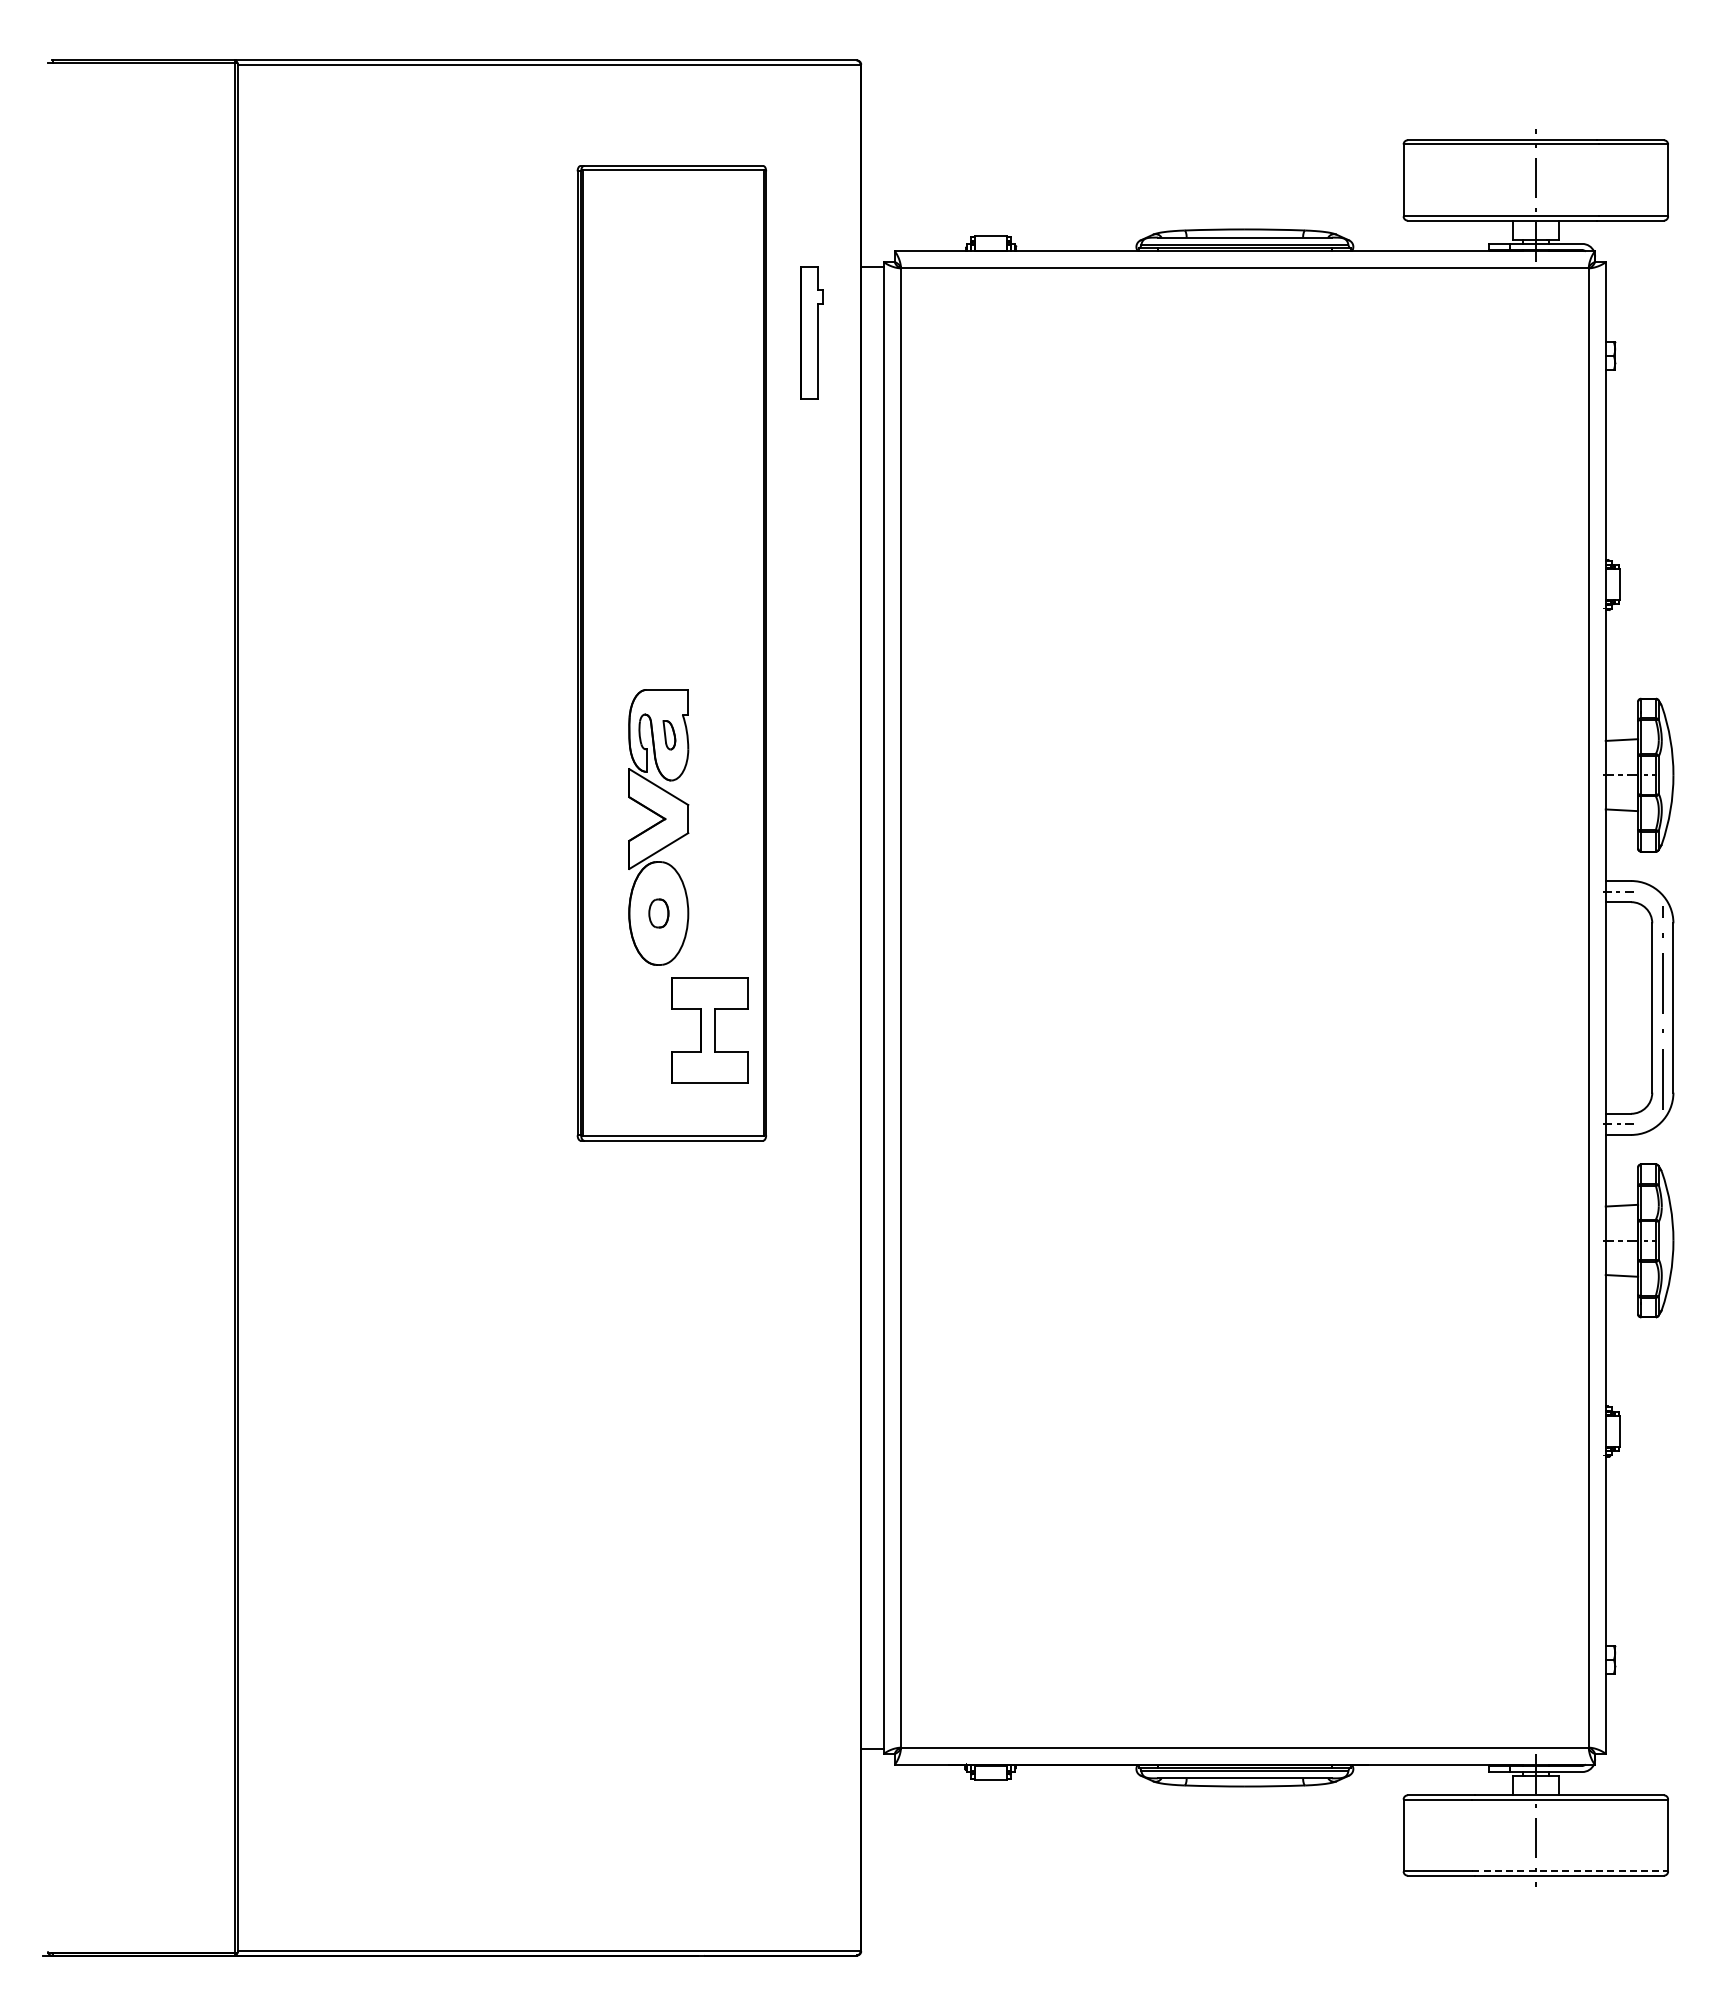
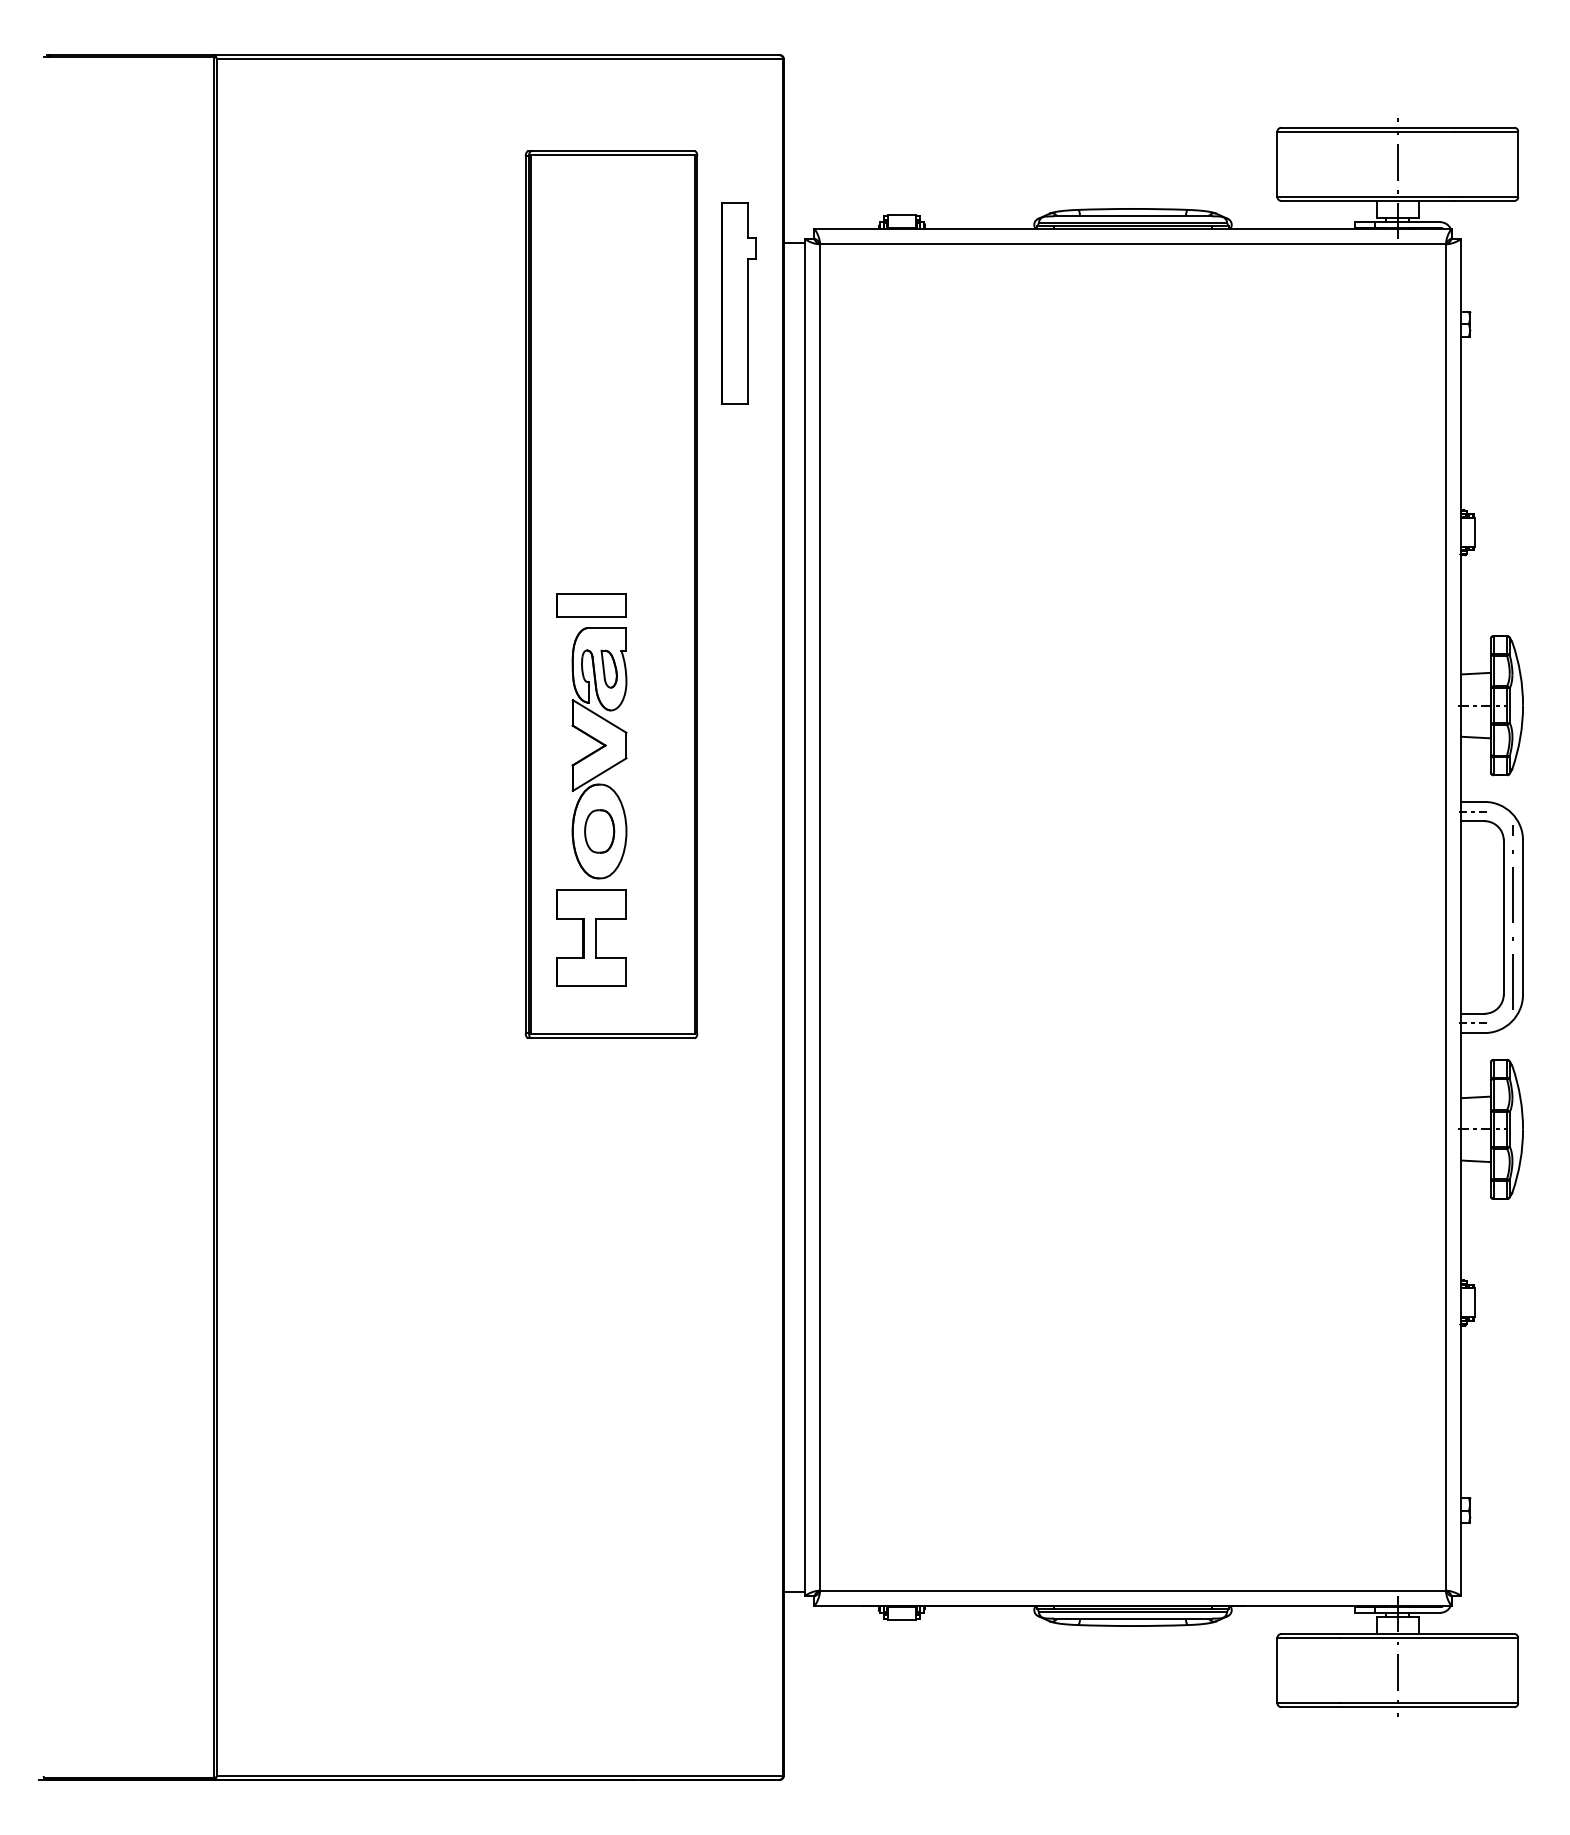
part: (811, 332) -> (738, 302), size x1.67
part: (649, 664) -> (591, 604), added
part: (669, 735) -> (609, 669), size x1.43
part: (658, 913) -> (599, 831), size x1.67
part: (709, 1030) -> (591, 937), moved
line: (1570, 1871) -> (1429, 1703), dashed -> solid

